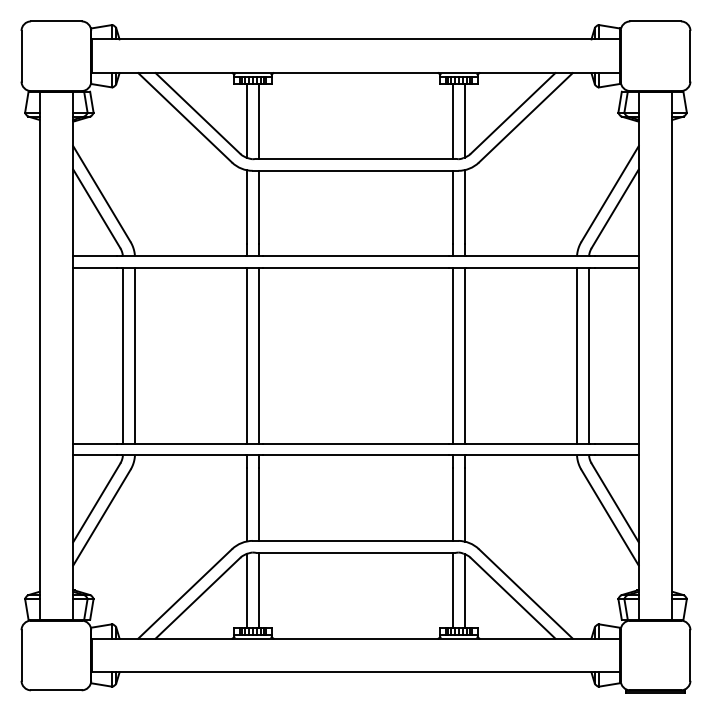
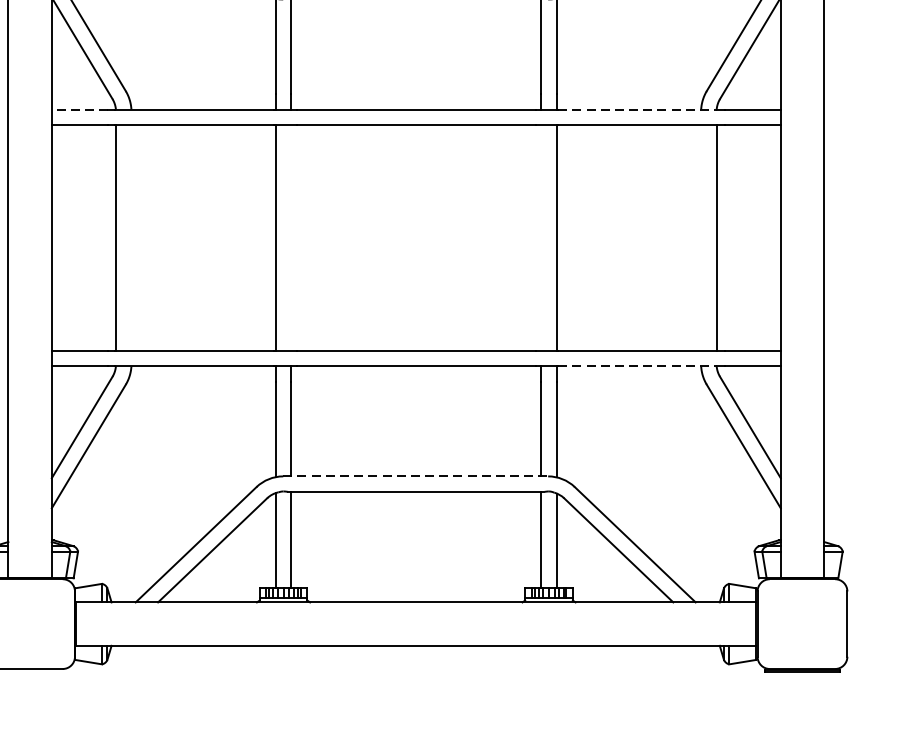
line: (95, 256) -> (80, 109), solid -> dashed
line: (527, 256) -> (637, 109), solid -> dashed
line: (135, 355) -> (132, 237), removed
line: (258, 355) -> (290, 237), removed
line: (453, 355) -> (541, 237), removed
line: (576, 355) -> (700, 237), removed
line: (527, 455) -> (637, 366), solid -> dashed
line: (355, 540) -> (415, 475), solid -> dashed

